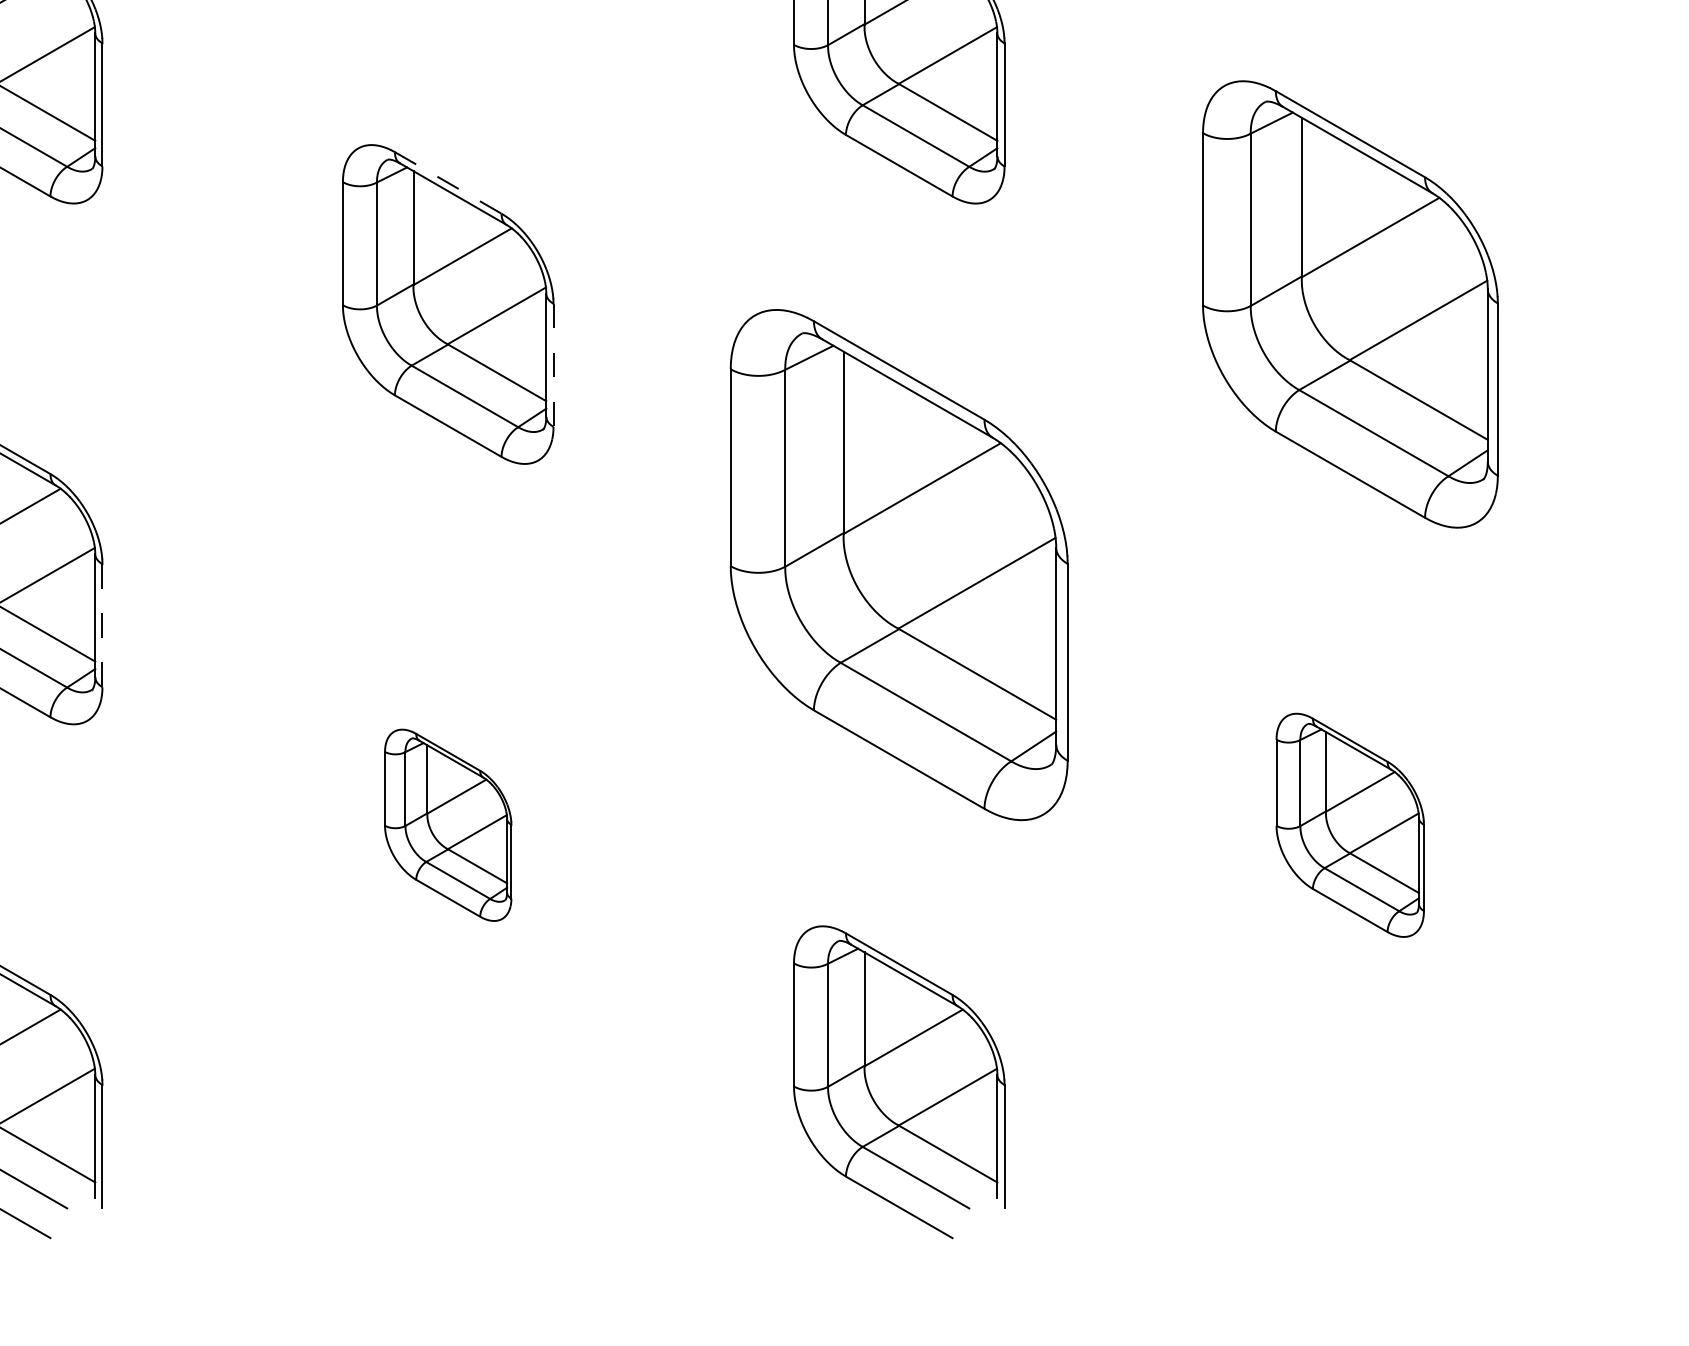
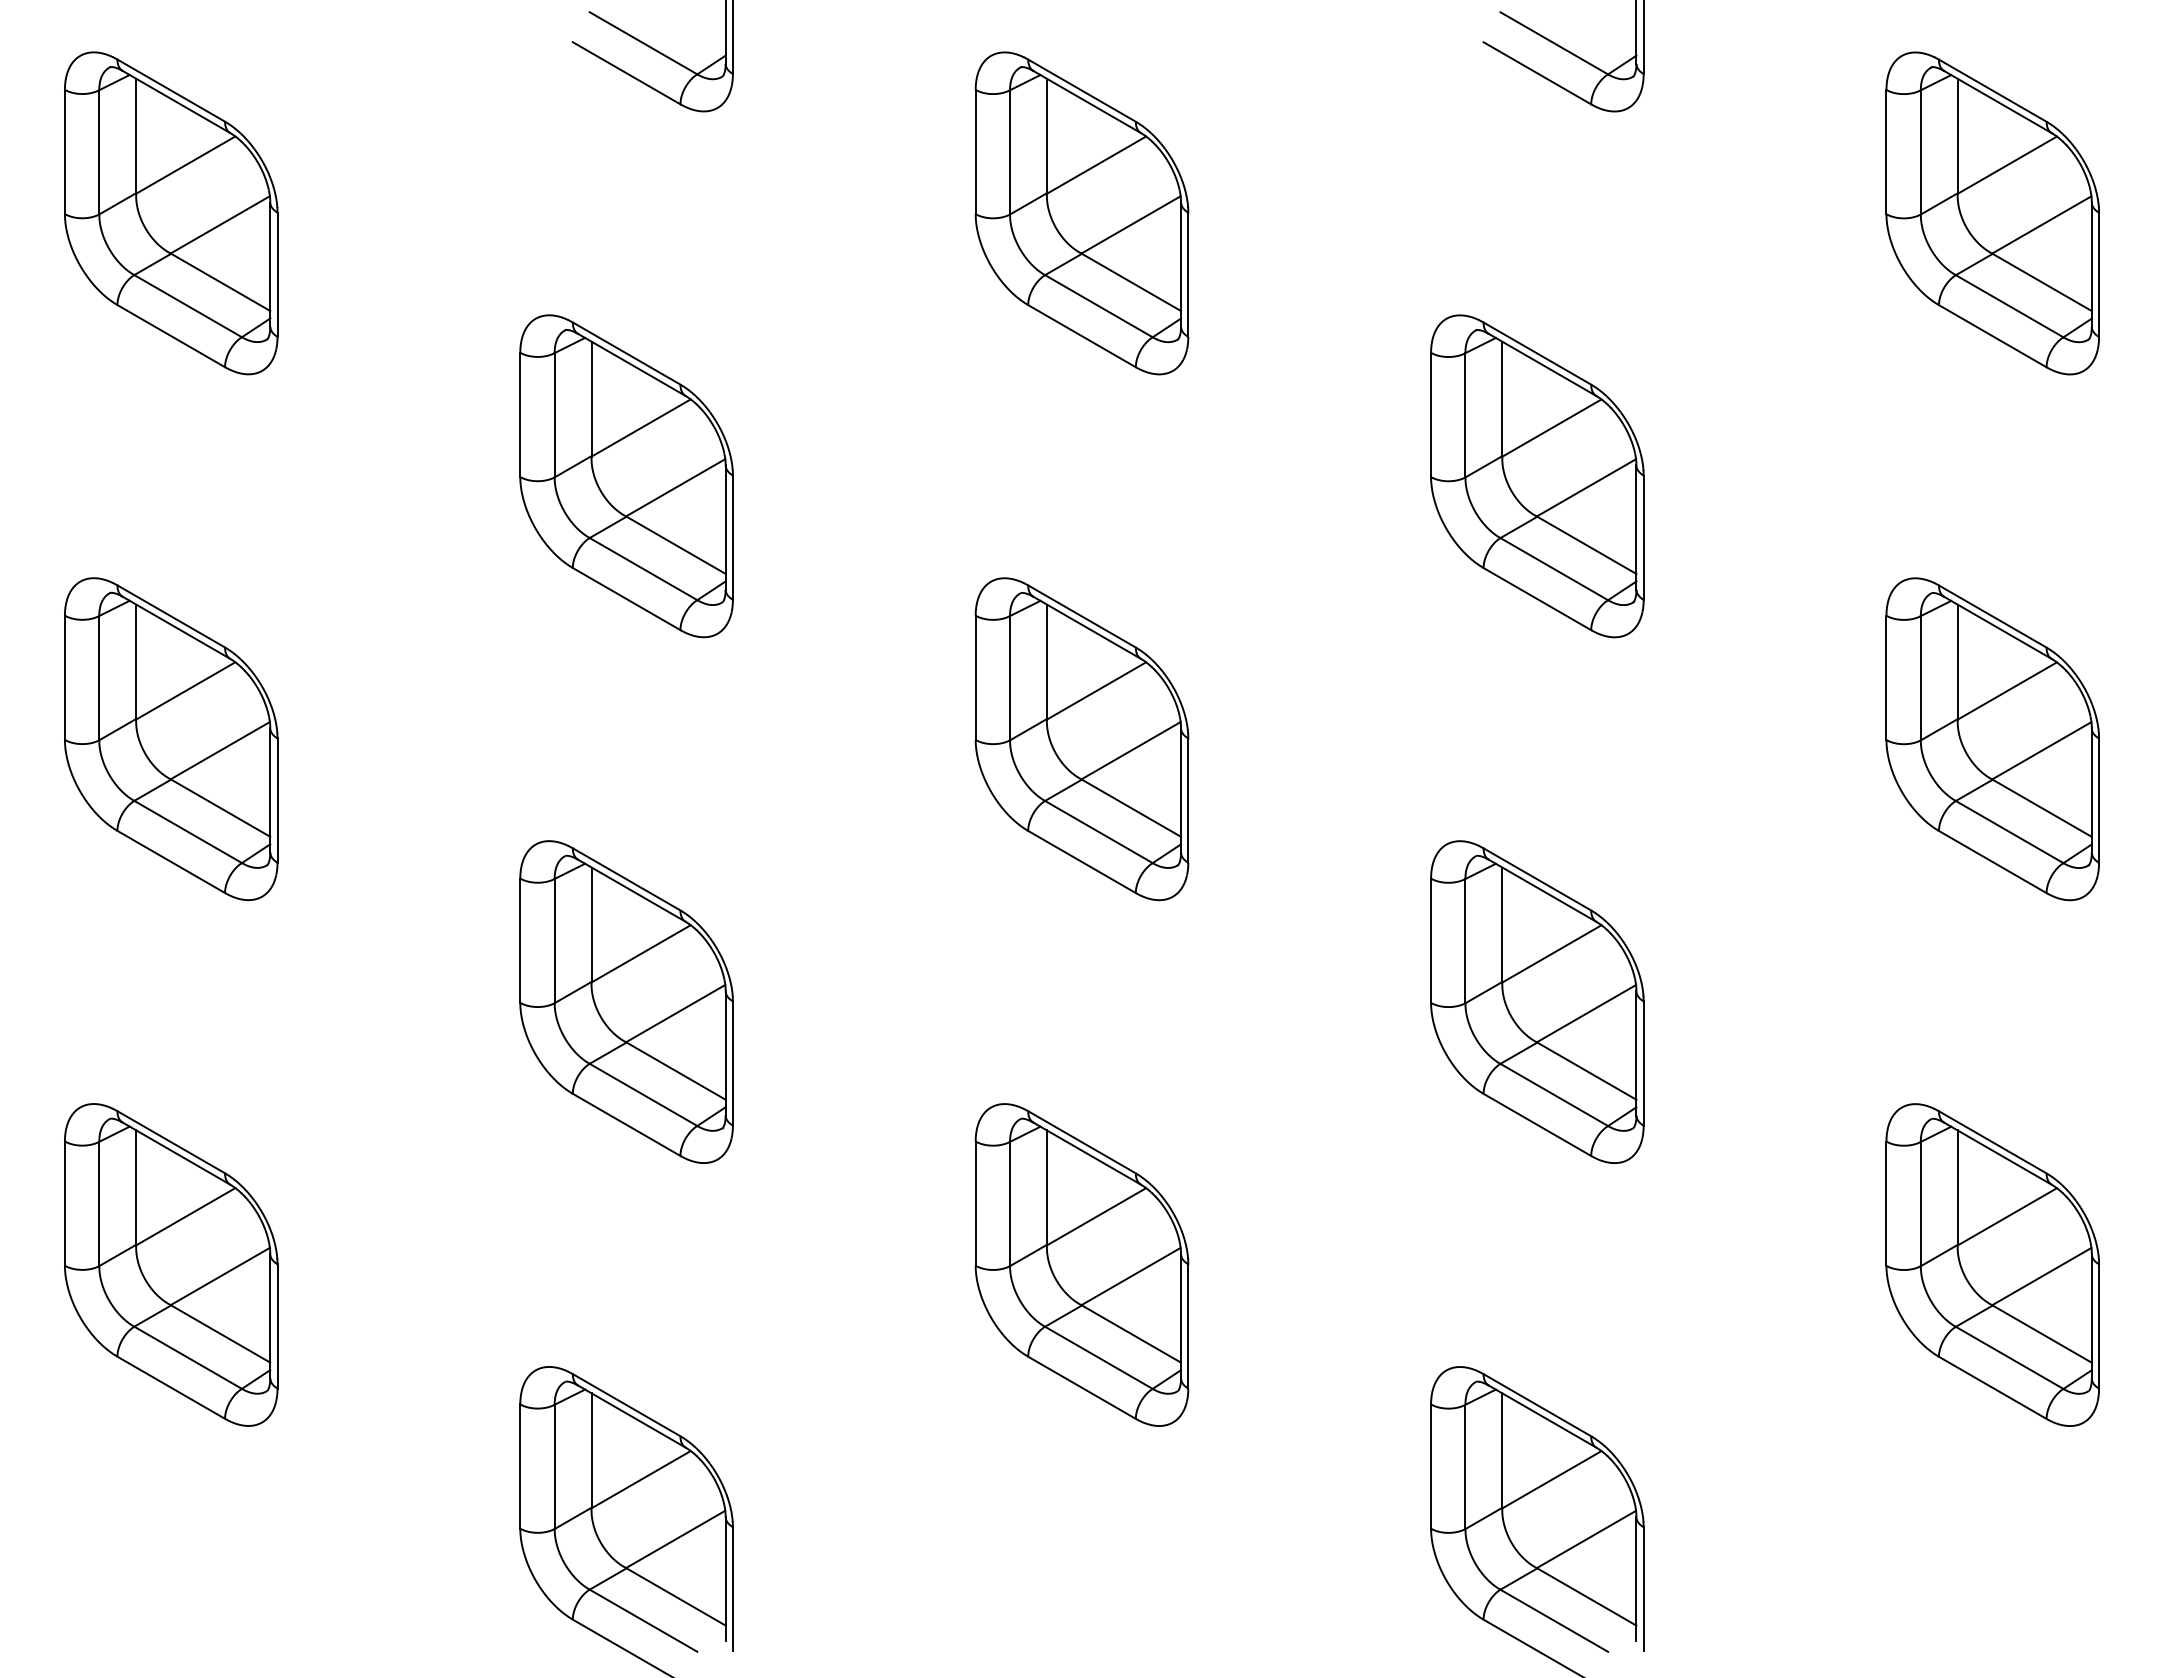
line: (448, 182) -> (1082, 616), dashed -> solid
part: (1350, 304) -> (1992, 739), size x0.71
line: (553, 366) -> (1188, 801), dashed -> solid
part: (899, 564) -> (1537, 1001), size x0.62
line: (102, 625) -> (732, 1063), dashed -> solid
part: (447, 824) -> (1081, 1264), size x1.67
part: (1350, 824) -> (1992, 1264), size x1.43

